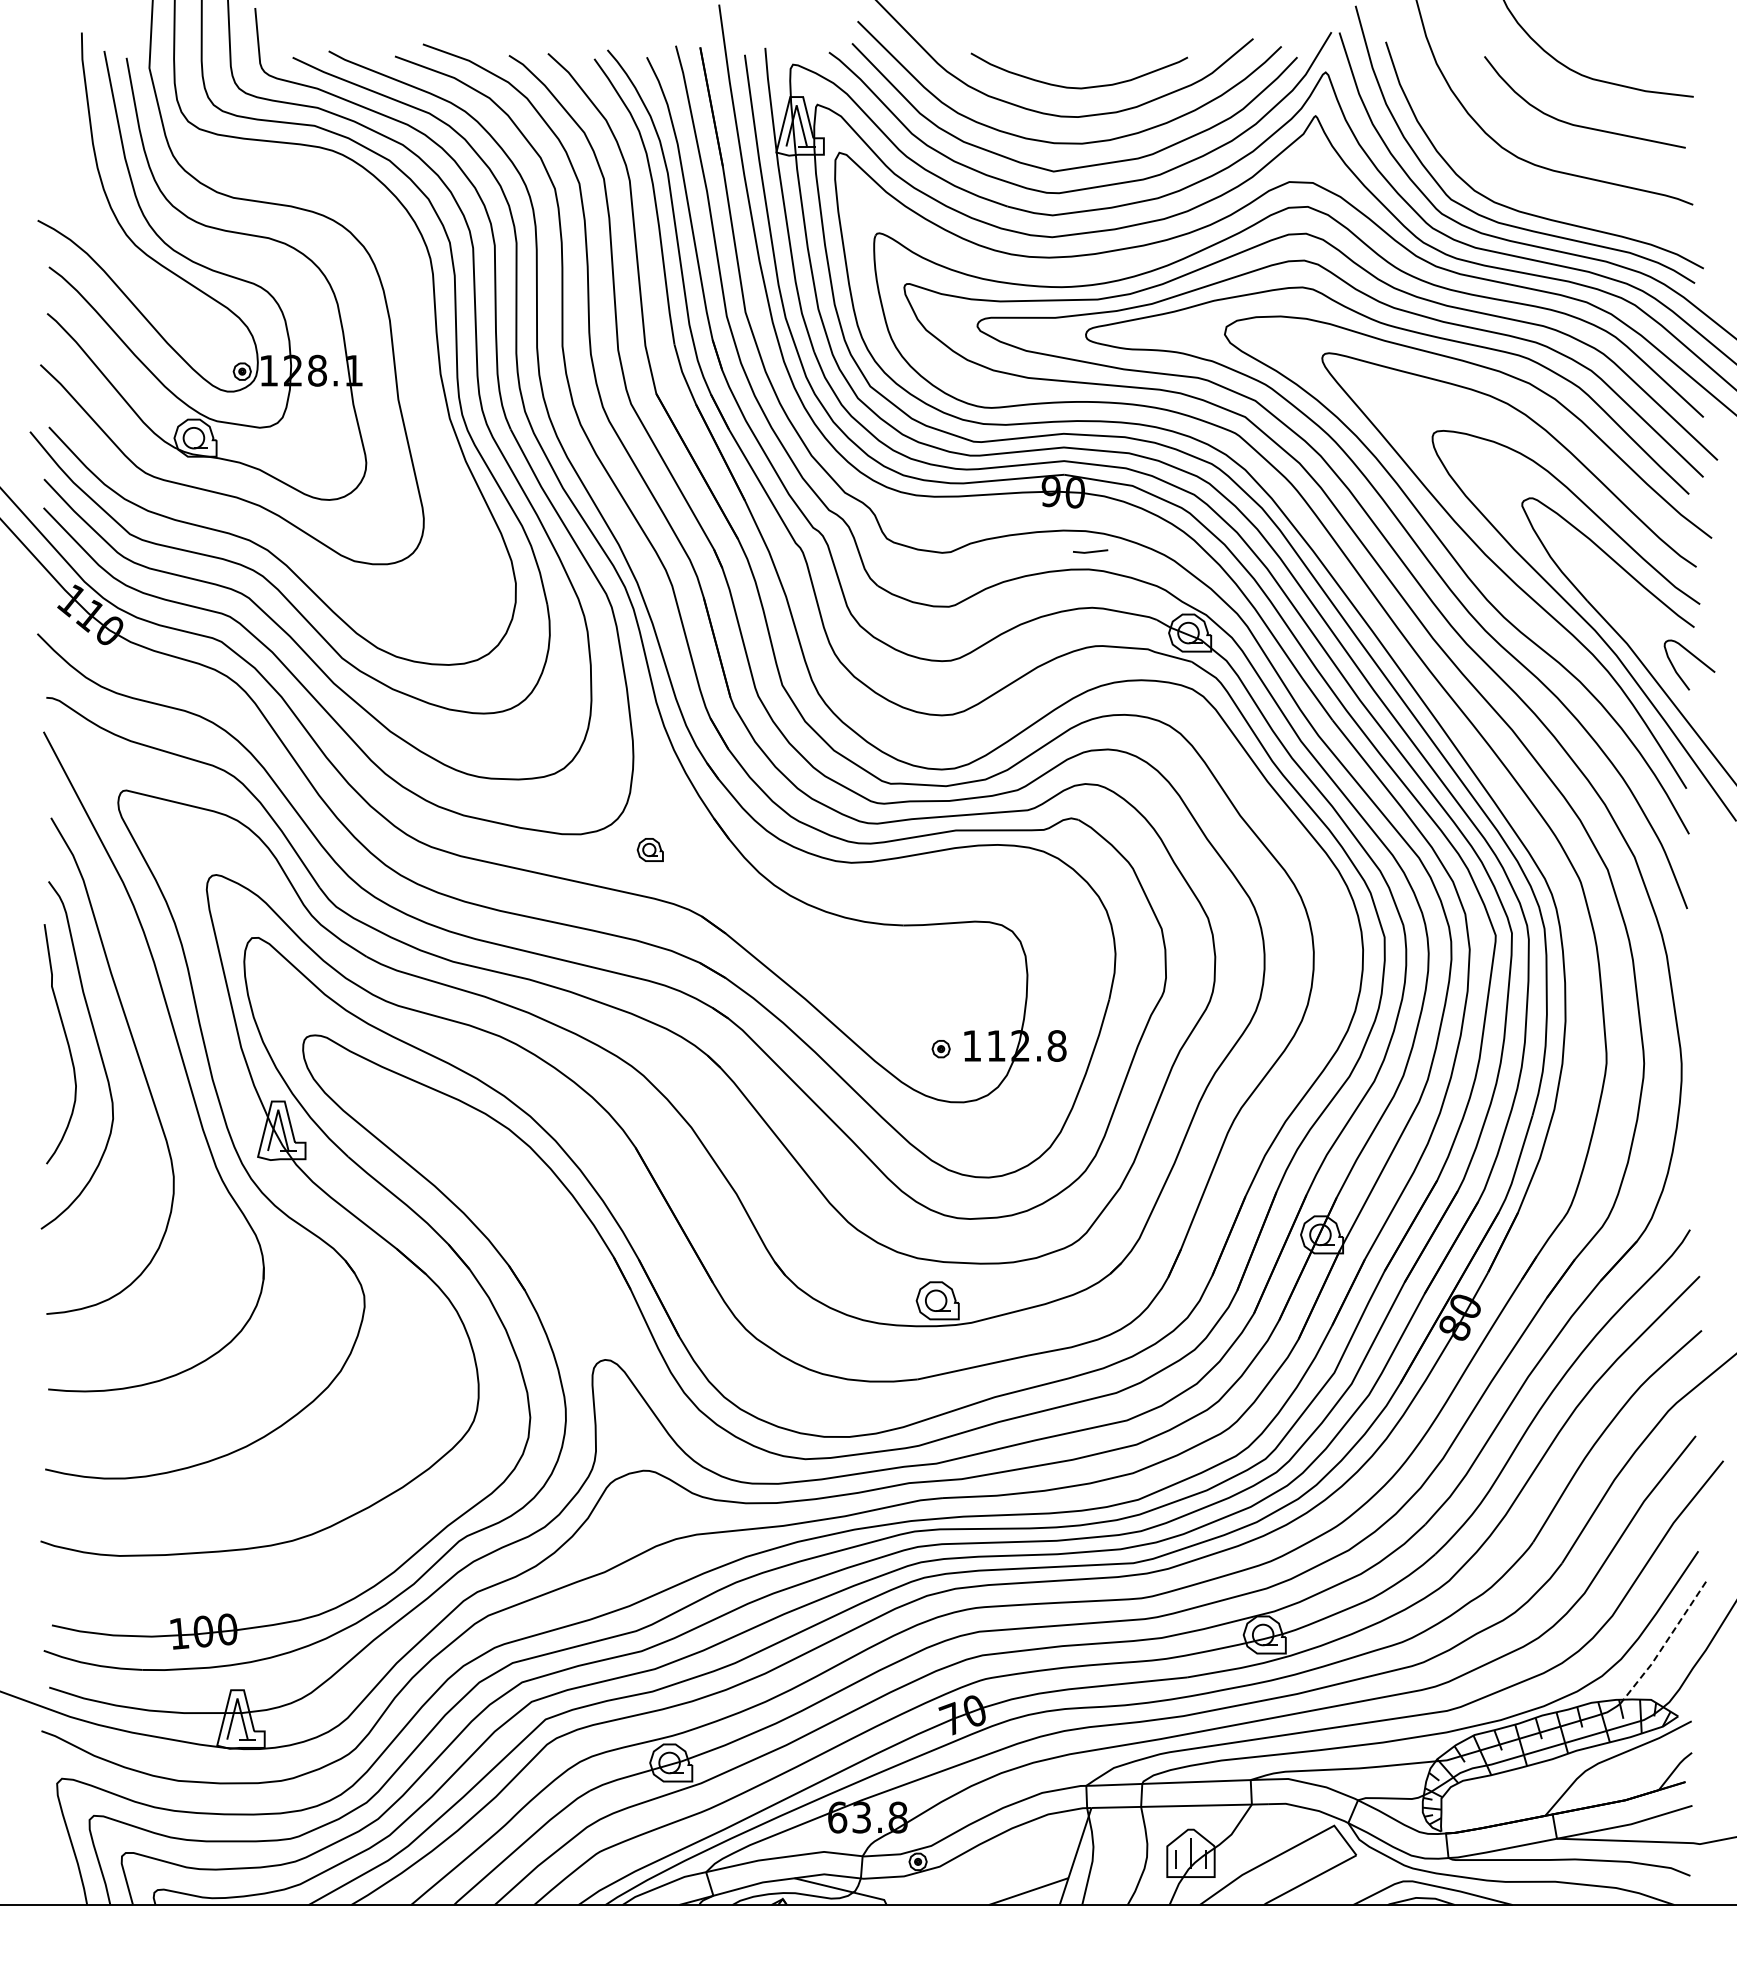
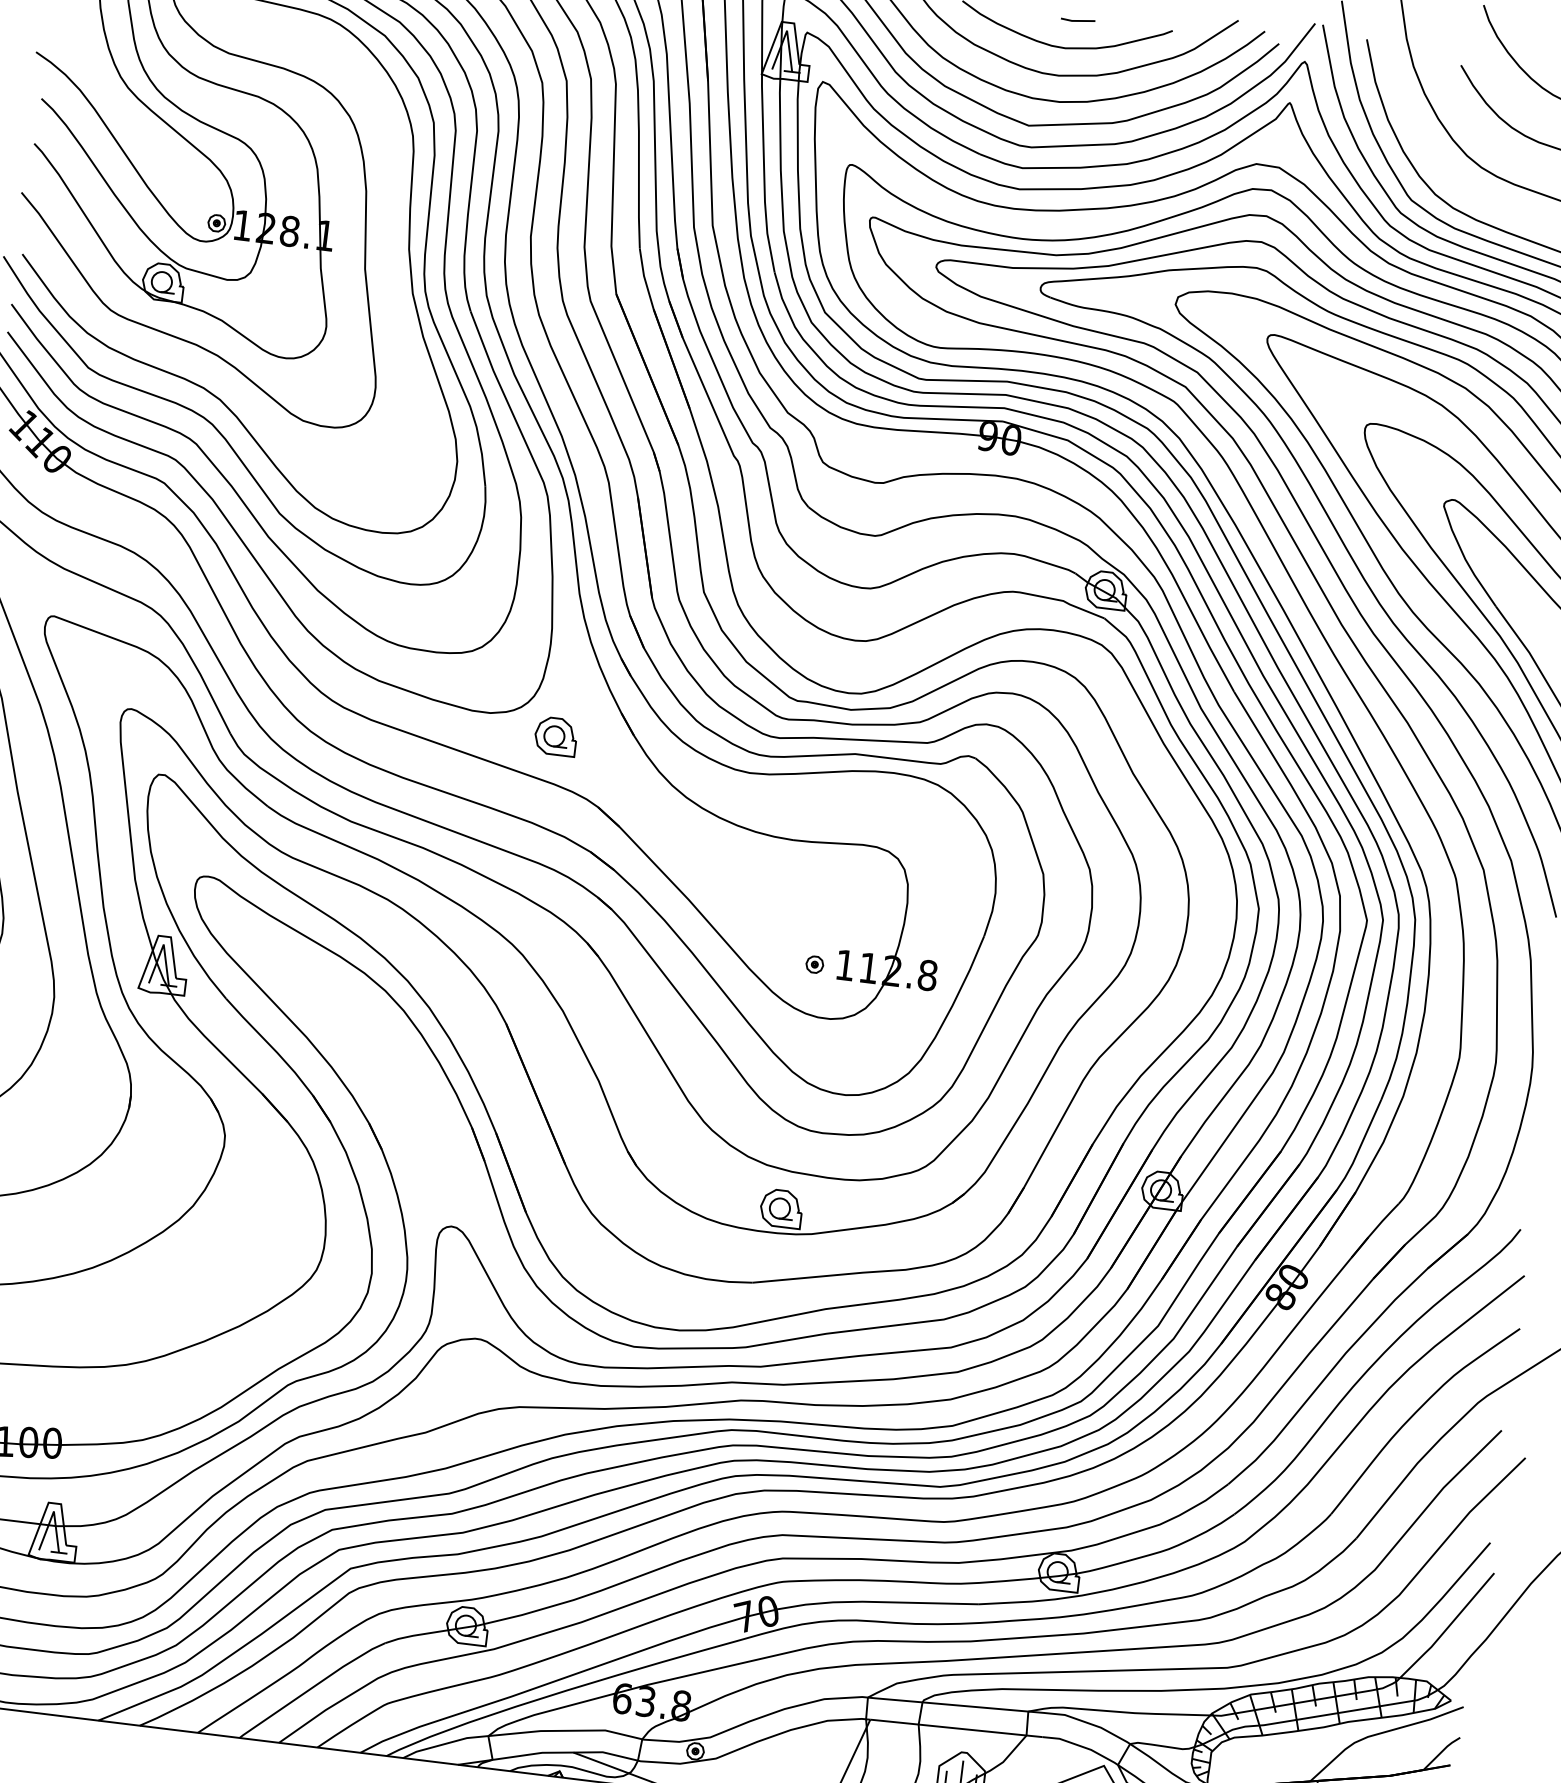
line: (1090, 551) -> (1078, 20), moved
part: (650, 849) -> (556, 736), size x1.67
line: (1665, 1642) -> (1447, 1627), dashed -> solid

